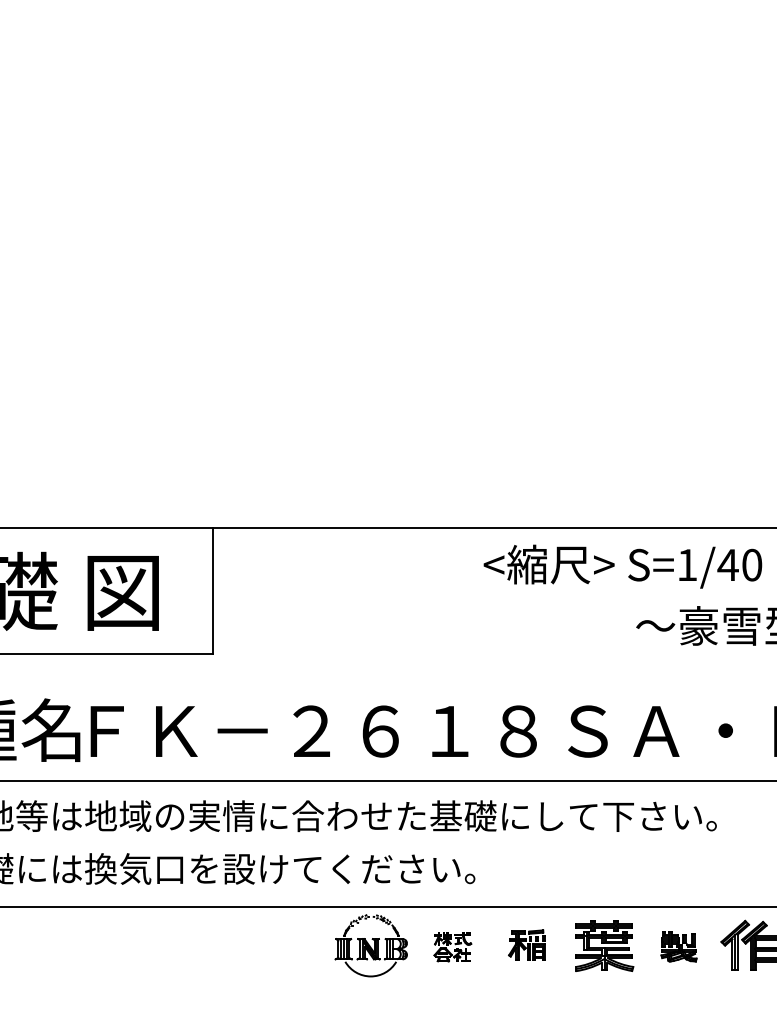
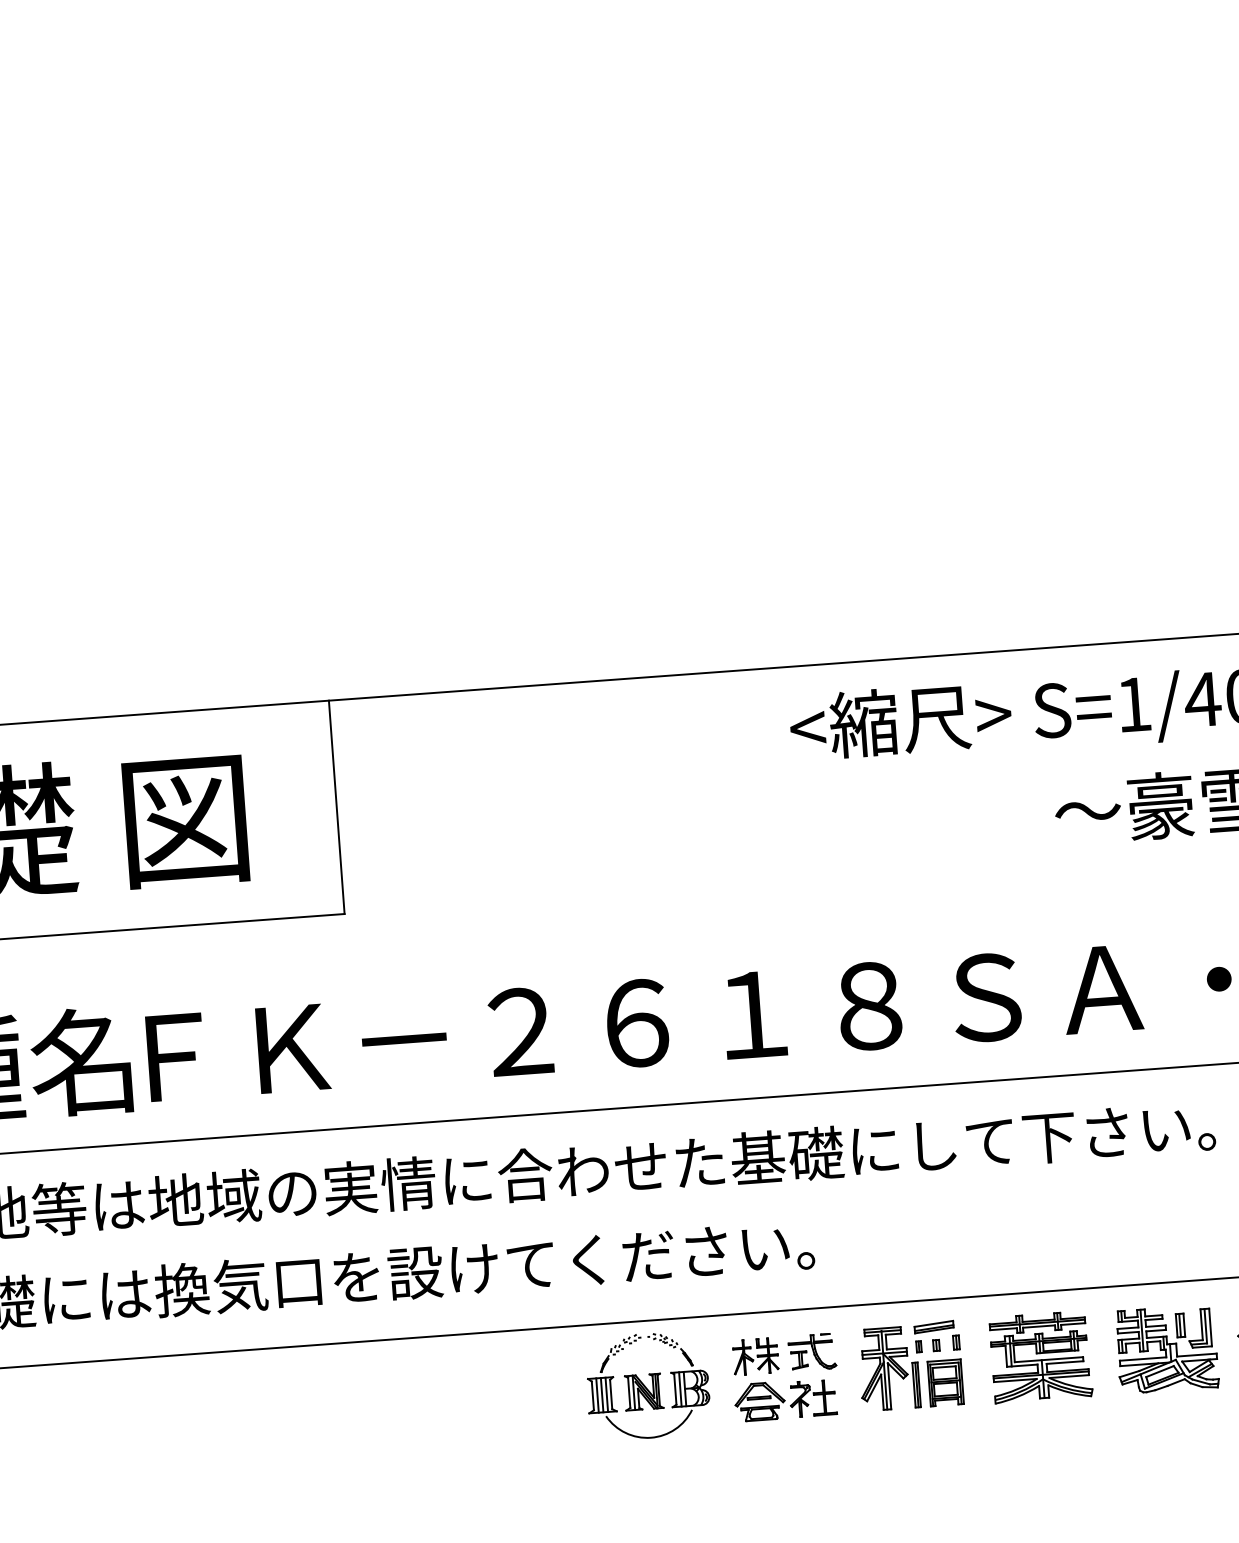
part: (526, 944) -> (909, 1364), size x1.67
part: (452, 946) -> (784, 1377), size x1.67
part: (678, 946) -> (1166, 1349), size x1.67

